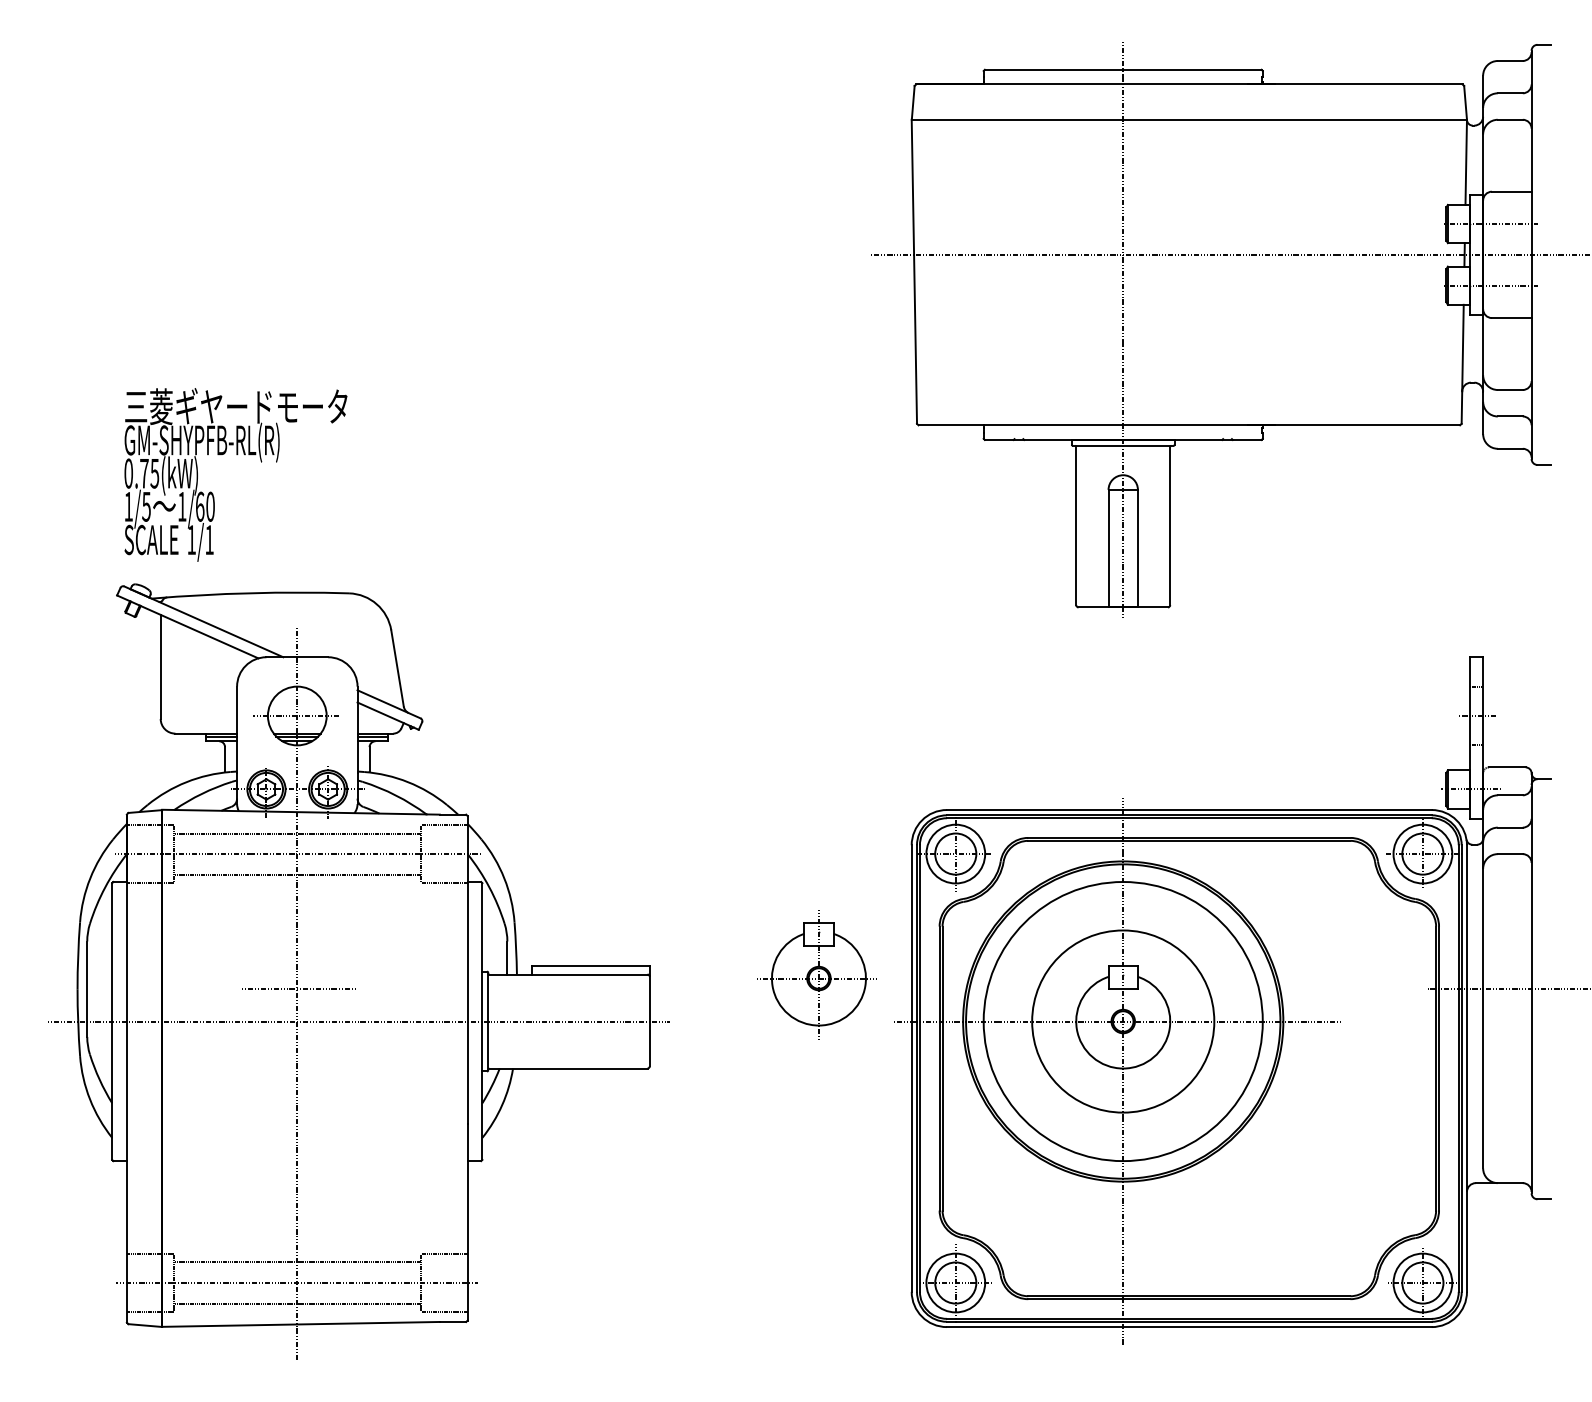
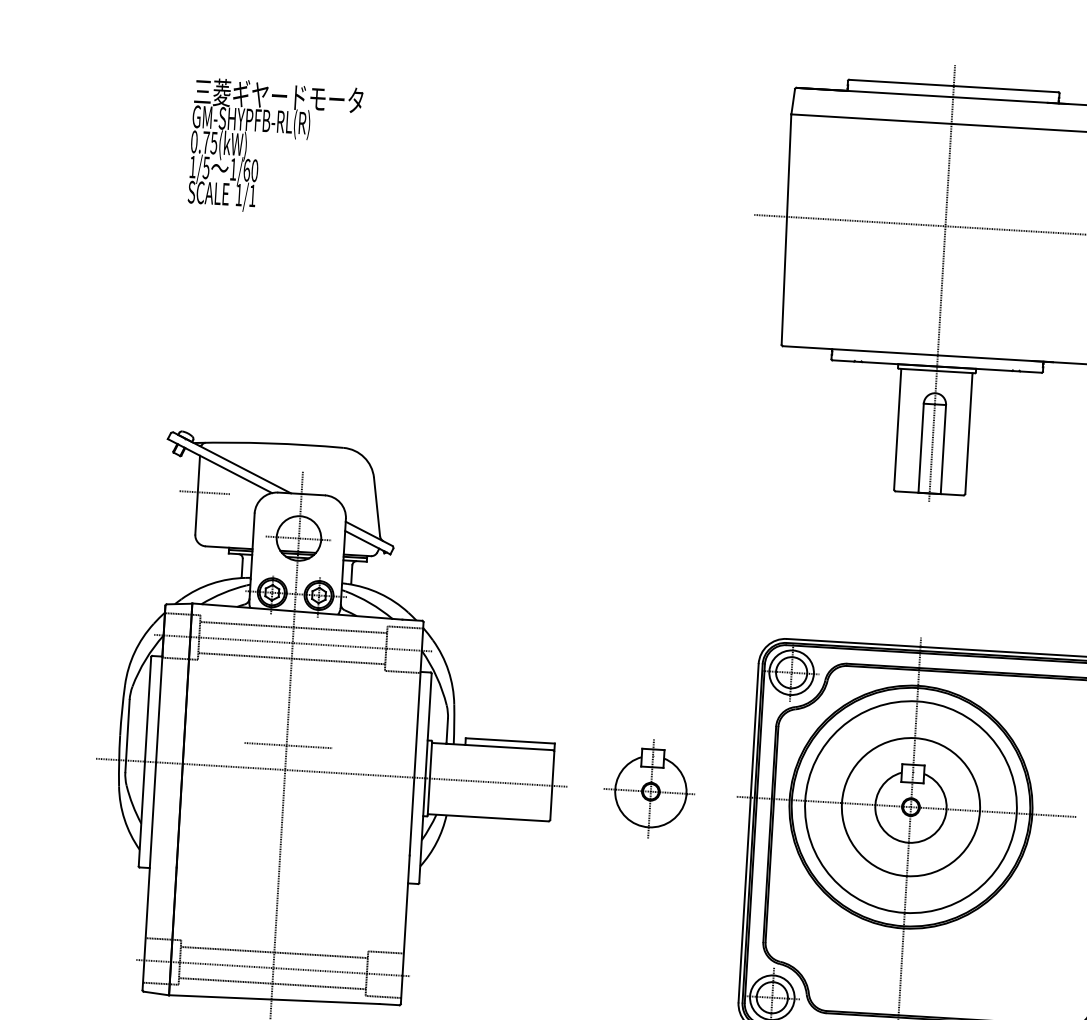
text: (235, 474) -> (275, 147), moved
line: (168, 663) -> (203, 492), added
part: (816, 974) -> (649, 788), moved

